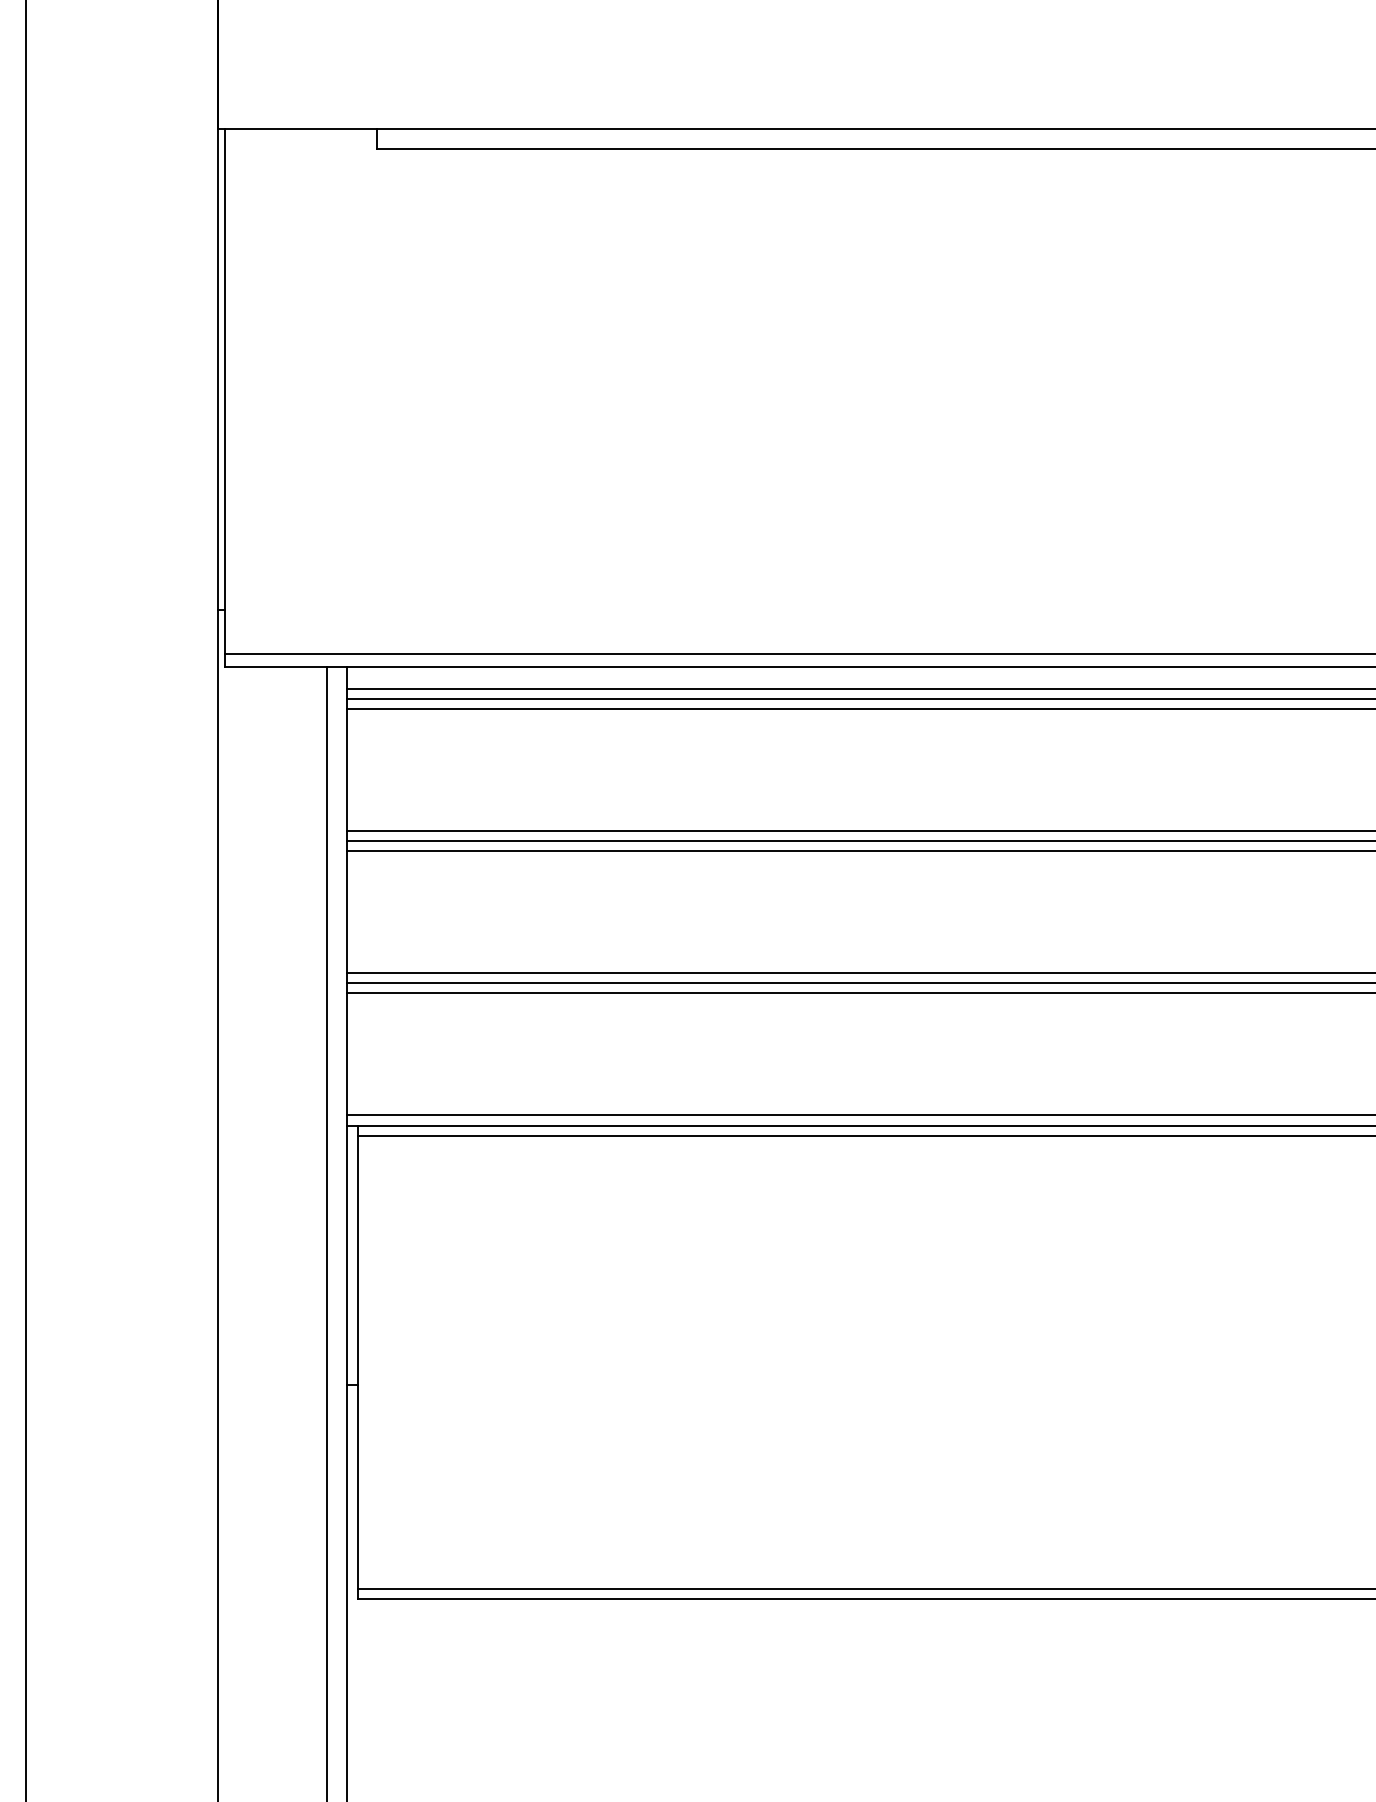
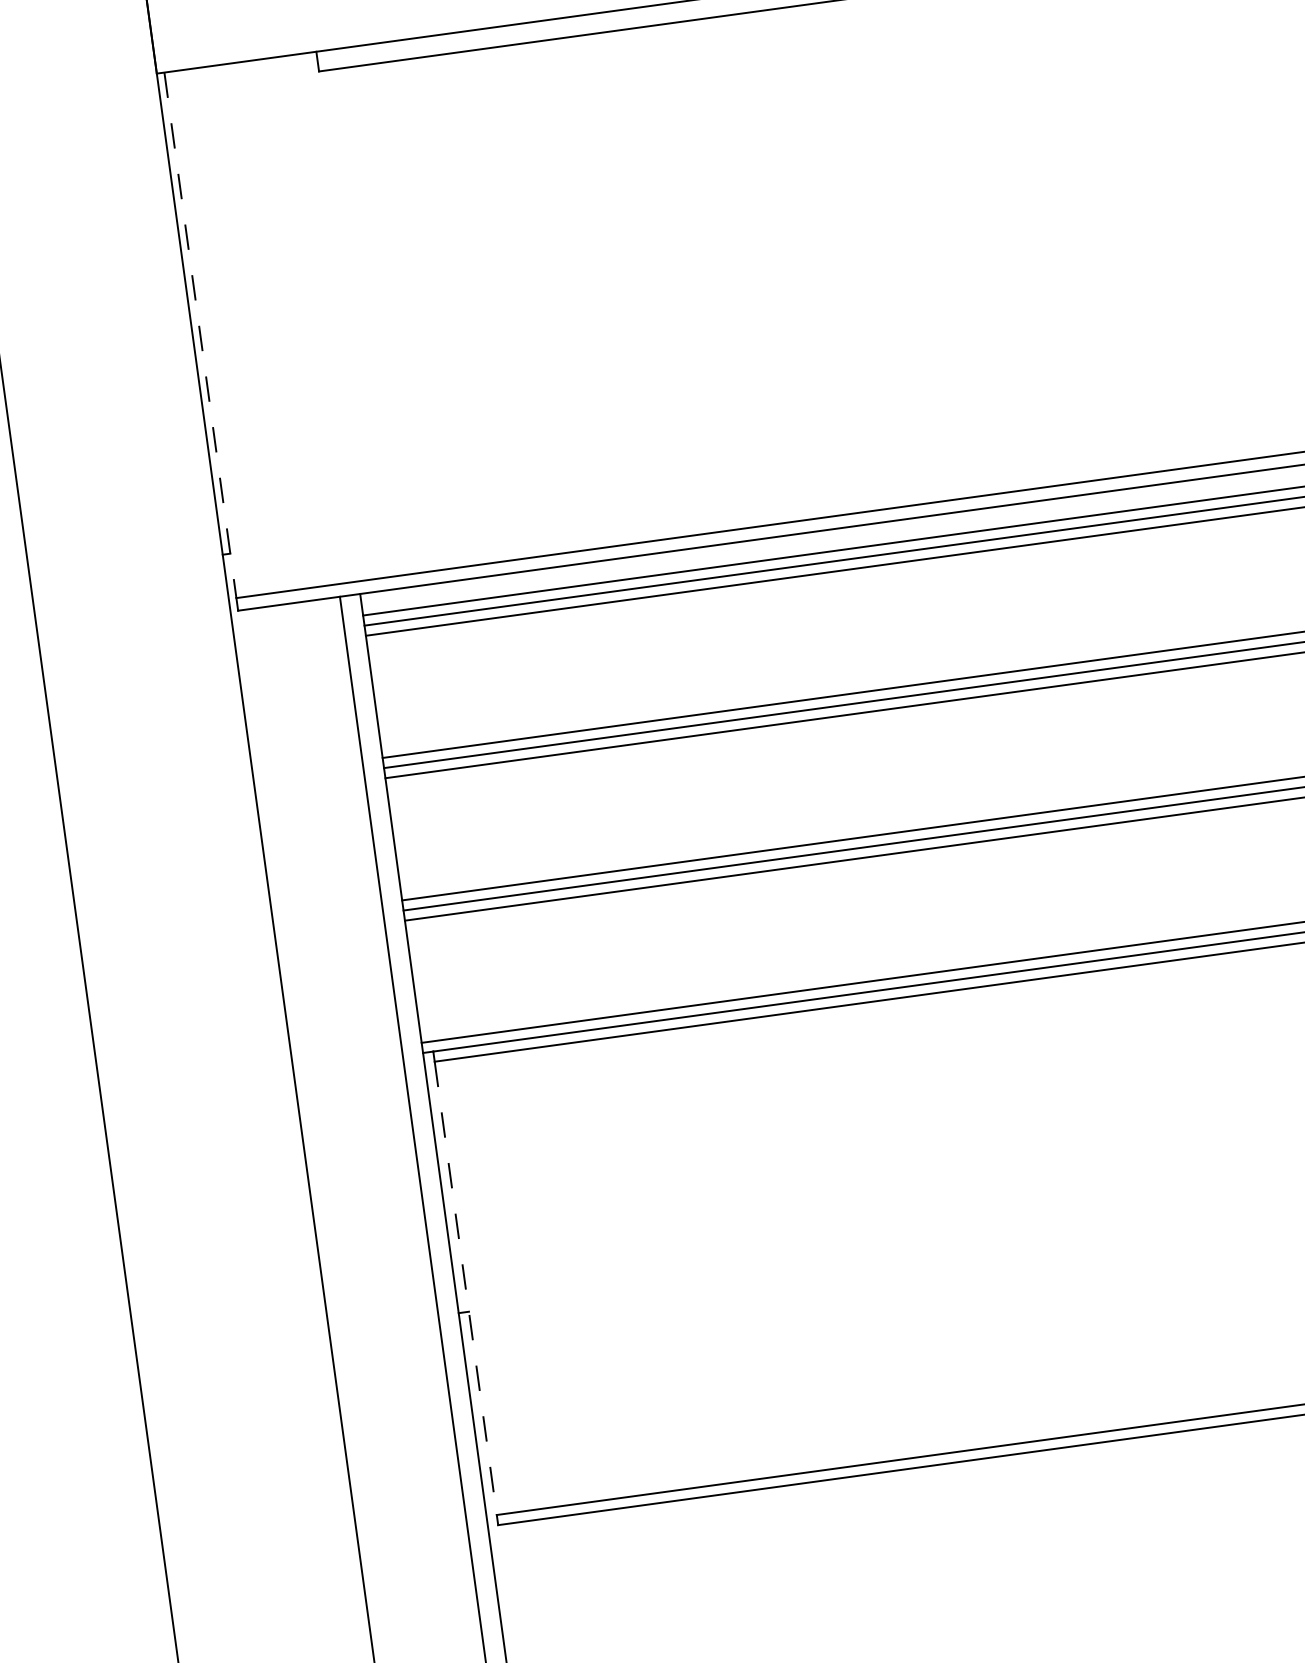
line: (225, 391) -> (200, 334), solid -> dashed
line: (357, 1362) -> (465, 1288), solid -> dashed

